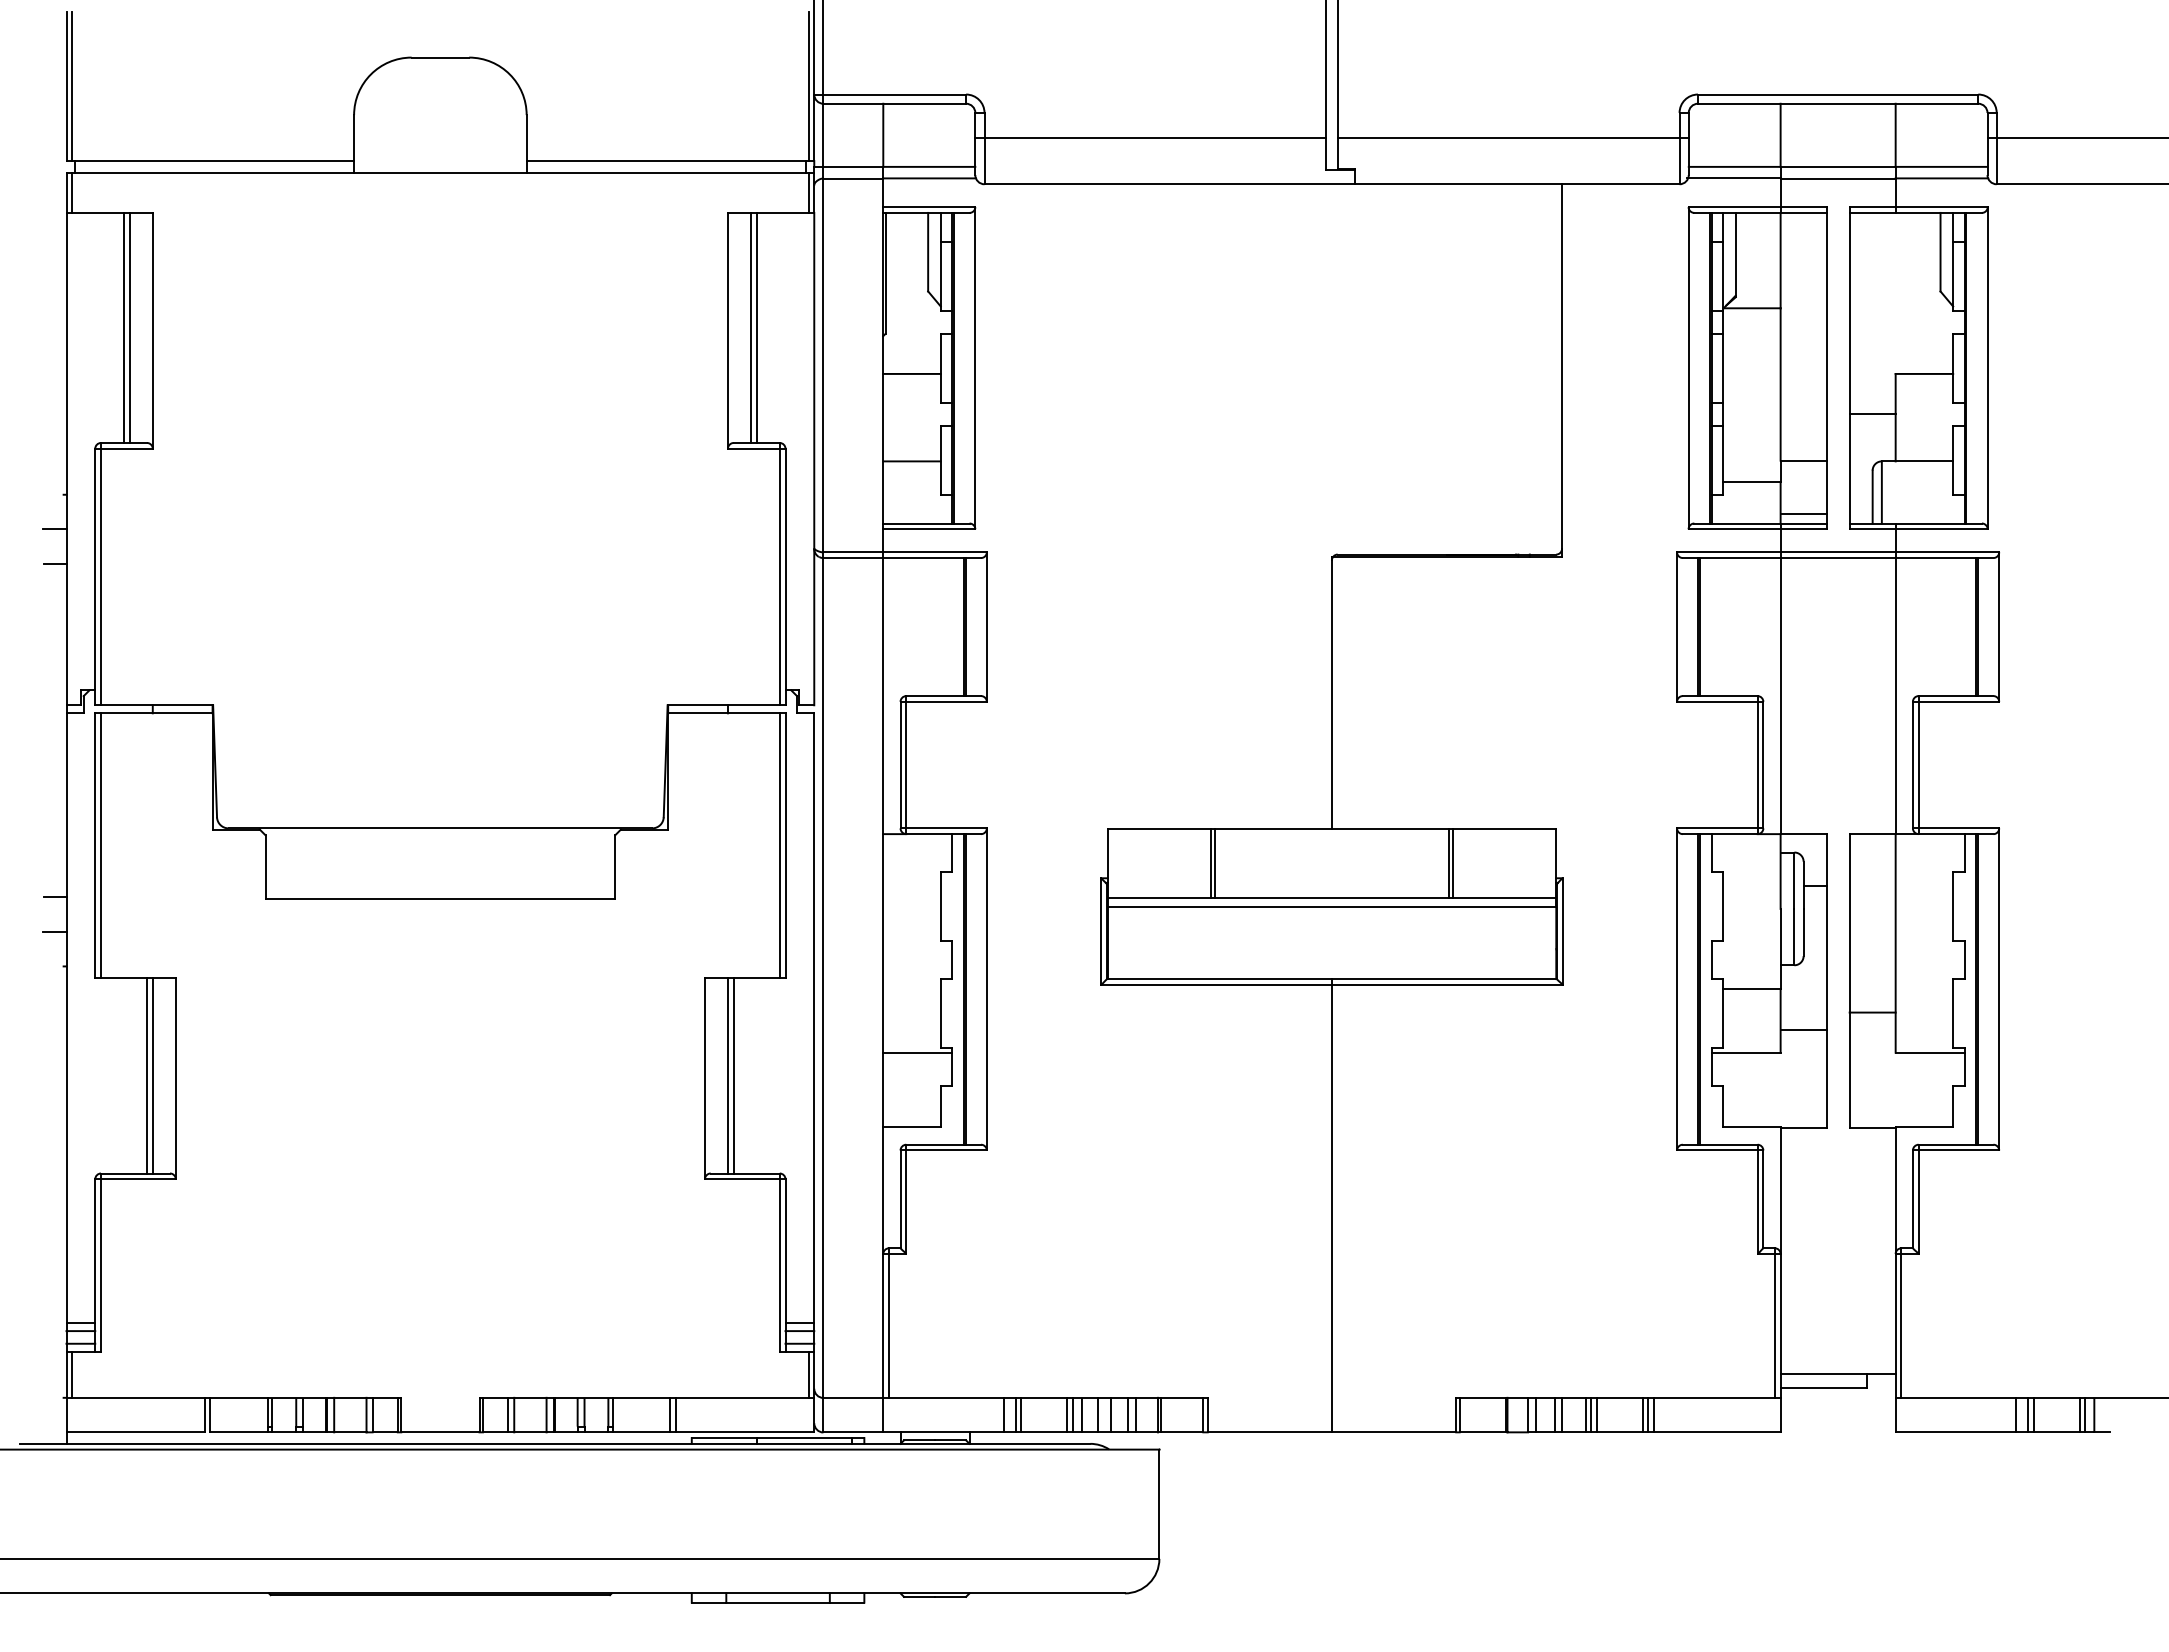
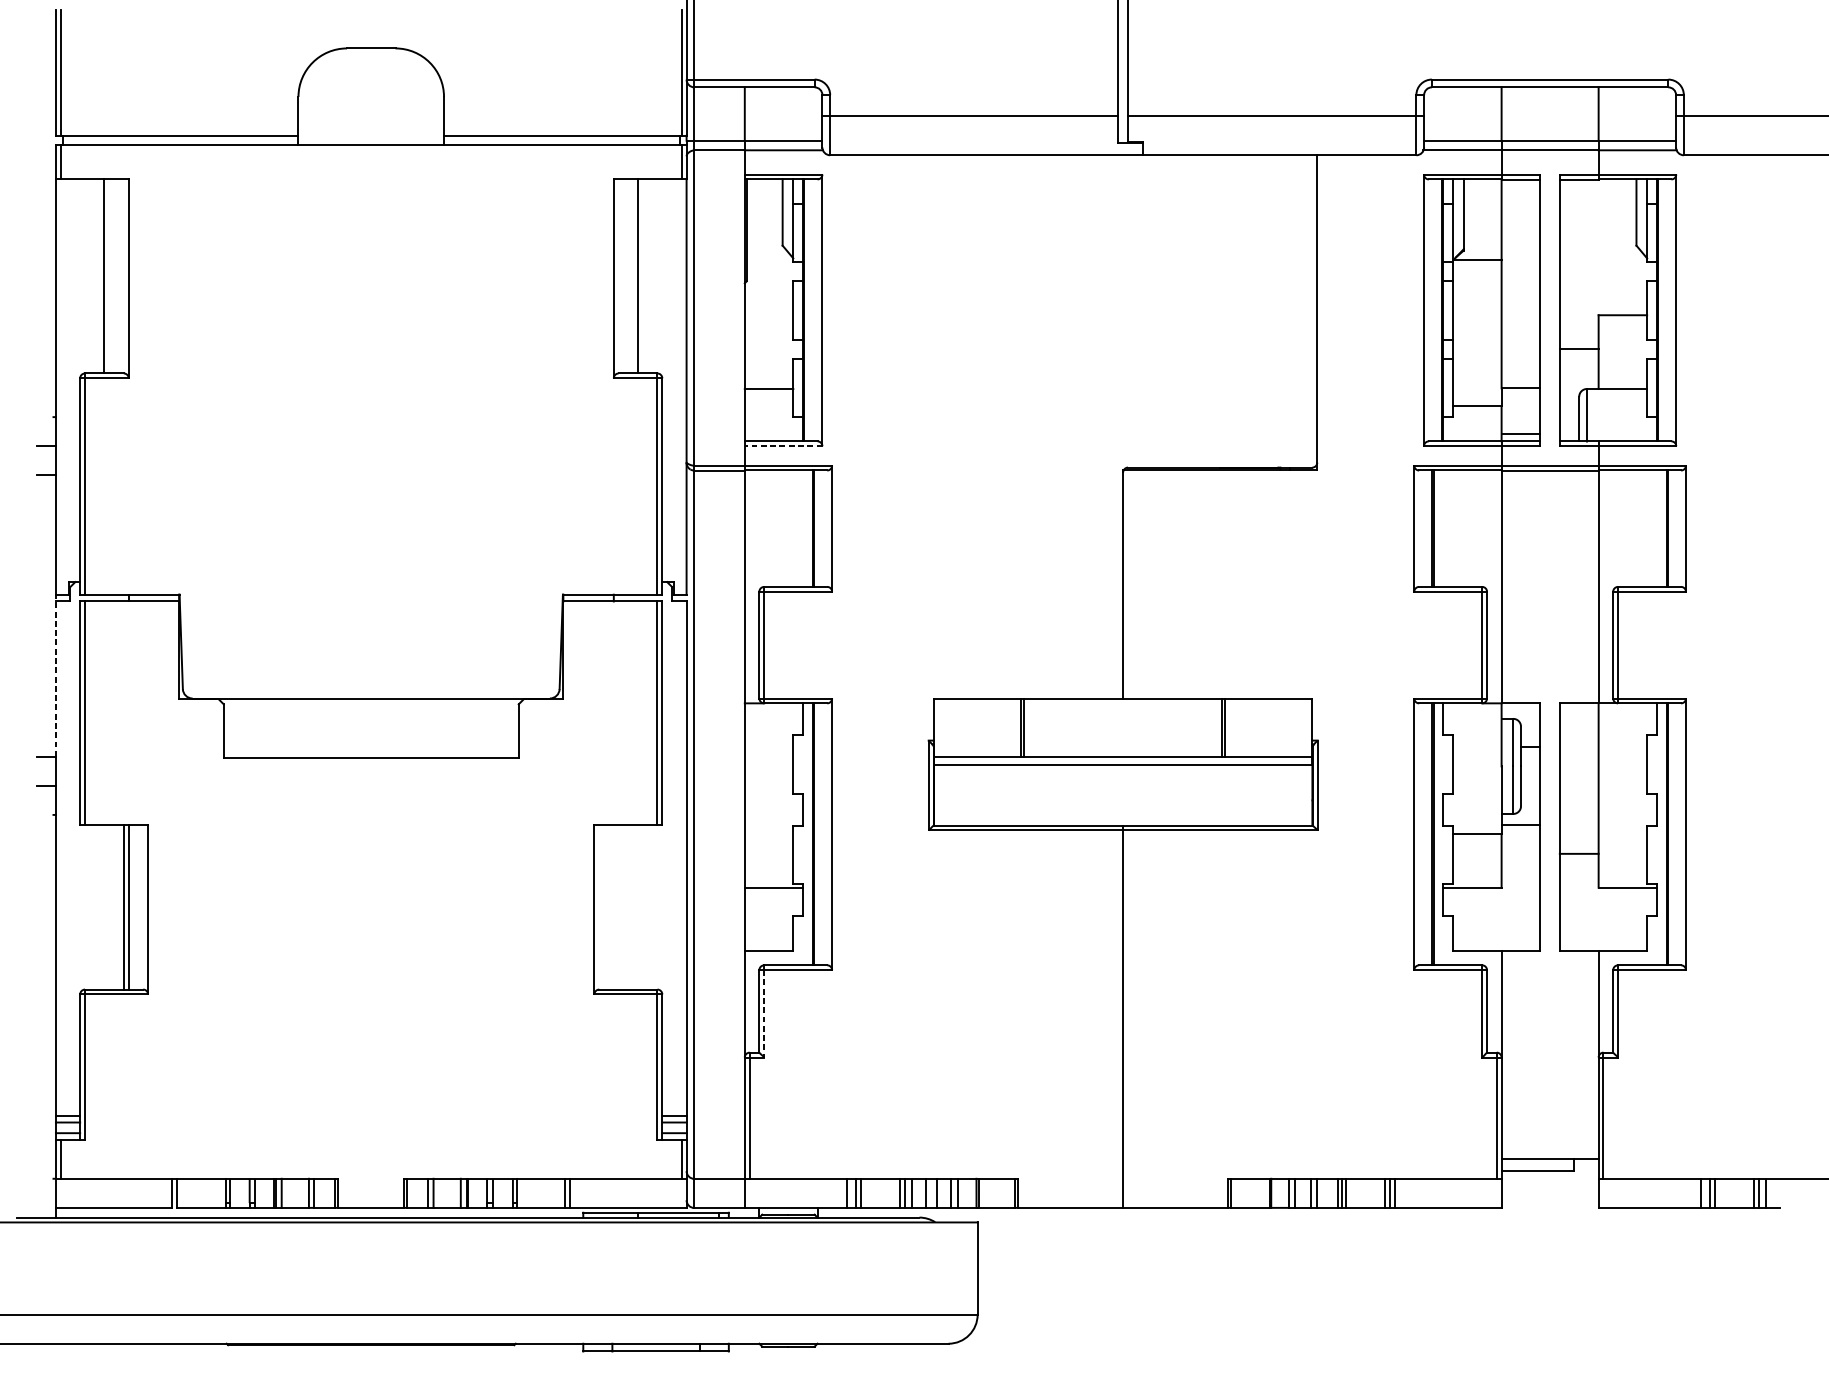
line: (129, 327) -> (109, 276), removed
line: (751, 327) -> (633, 276), removed
line: (911, 373) -> (768, 314), removed
line: (928, 529) -> (782, 446), solid -> dashed
line: (66, 800) -> (55, 674), solid -> dashed
line: (1803, 1029) -> (1520, 825), moved
line: (727, 1075) -> (613, 906), removed
line: (733, 1075) -> (618, 906), removed
line: (906, 1202) -> (764, 1014), solid -> dashed

